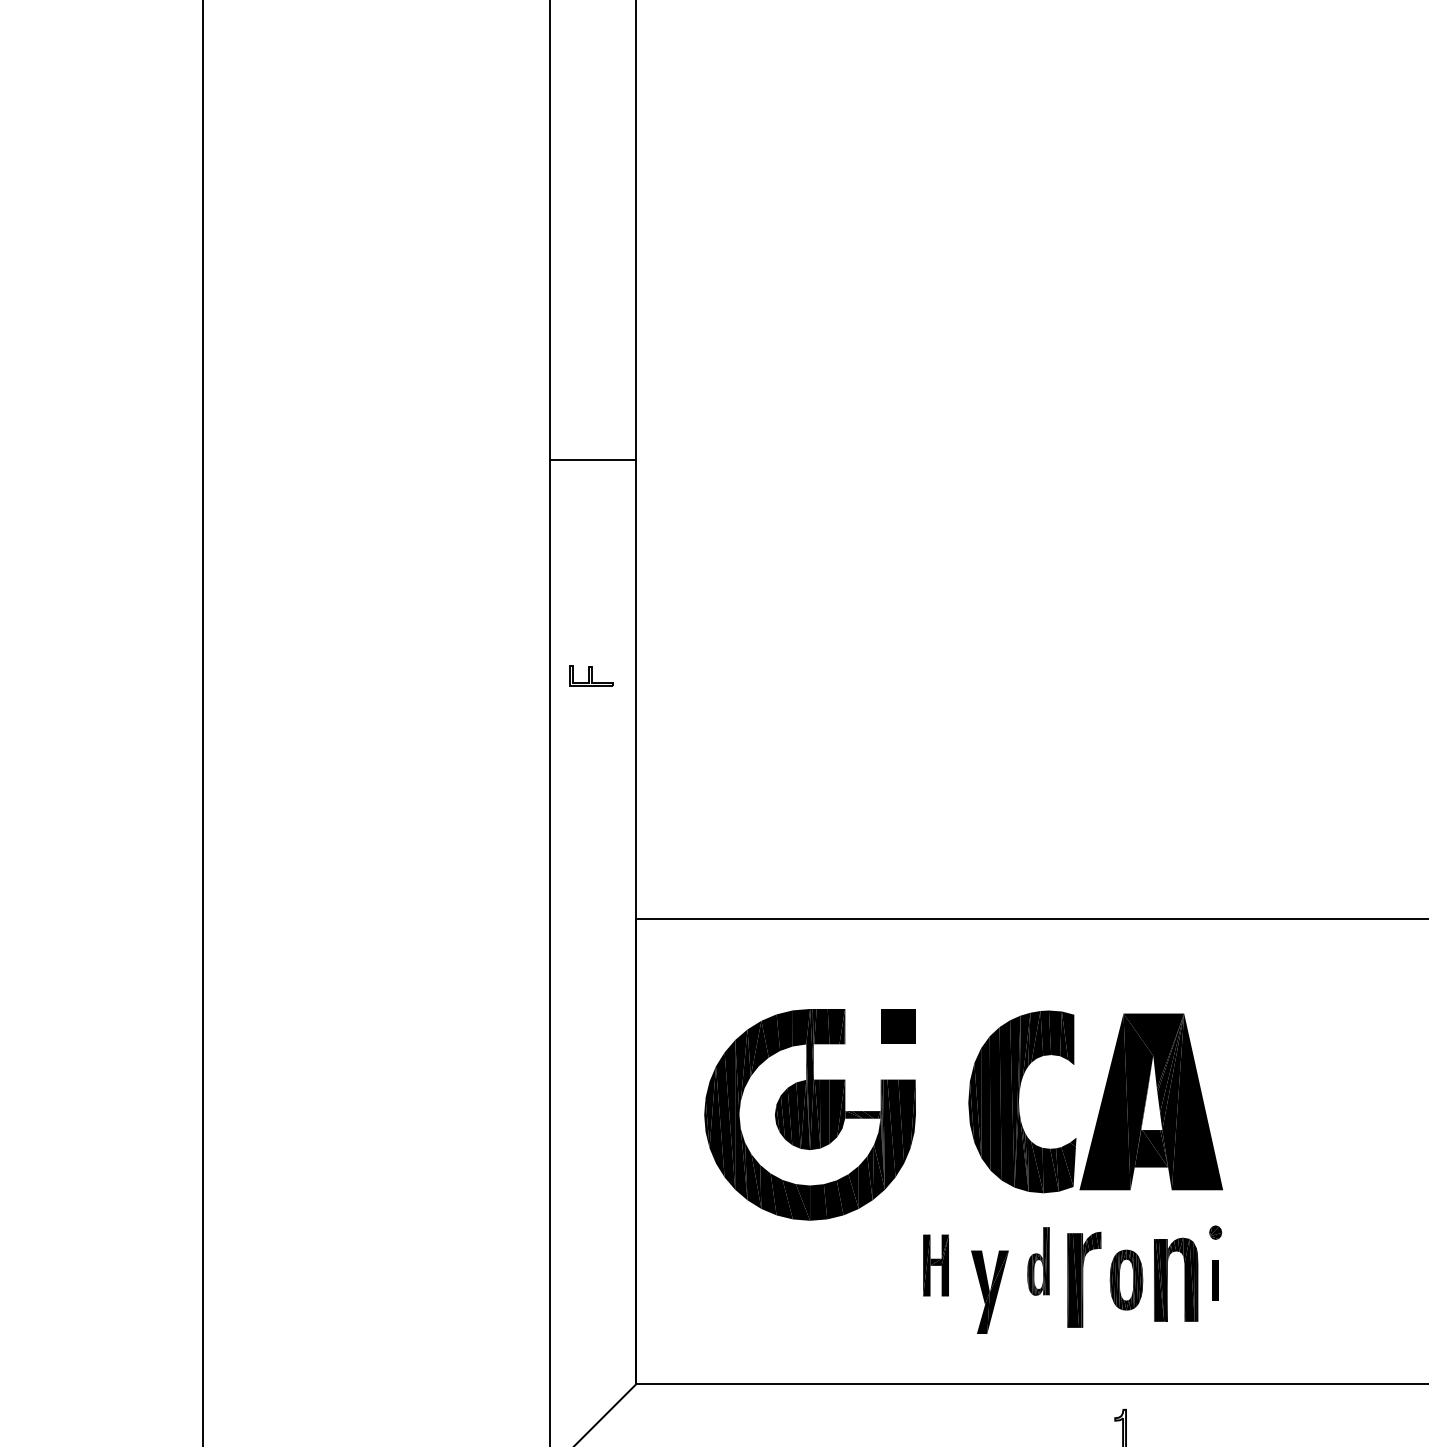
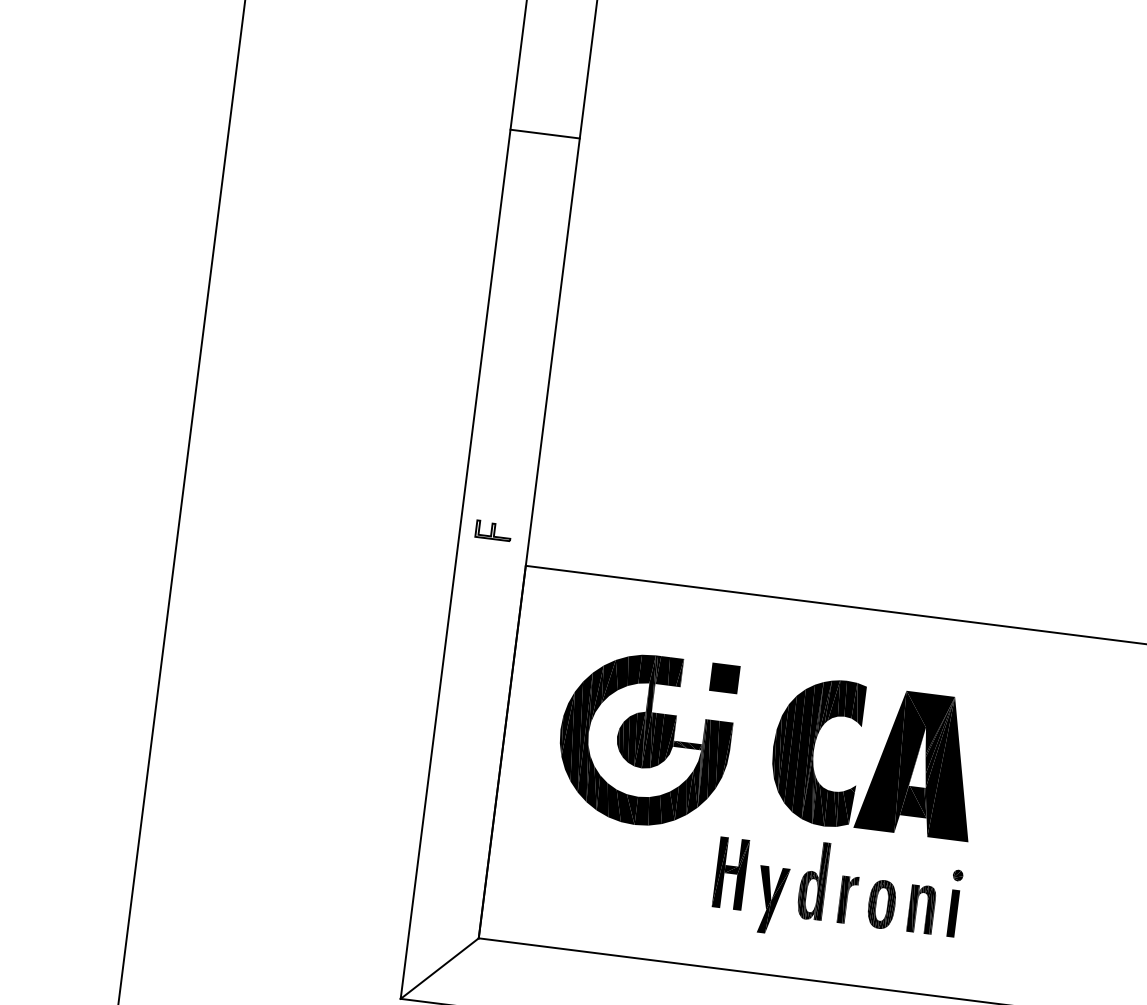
line: (592, 460) -> (544, 134), moved
part: (591, 675) -> (493, 530), moved
part: (1038, 1261) -> (813, 880), size x1.43
part: (935, 1265) -> (730, 873), size x1.43
part: (1083, 1279) -> (847, 899), size x0.62
part: (1176, 1279) -> (922, 909), size x0.71
part: (1215, 1280) -> (953, 913), size x1.43

